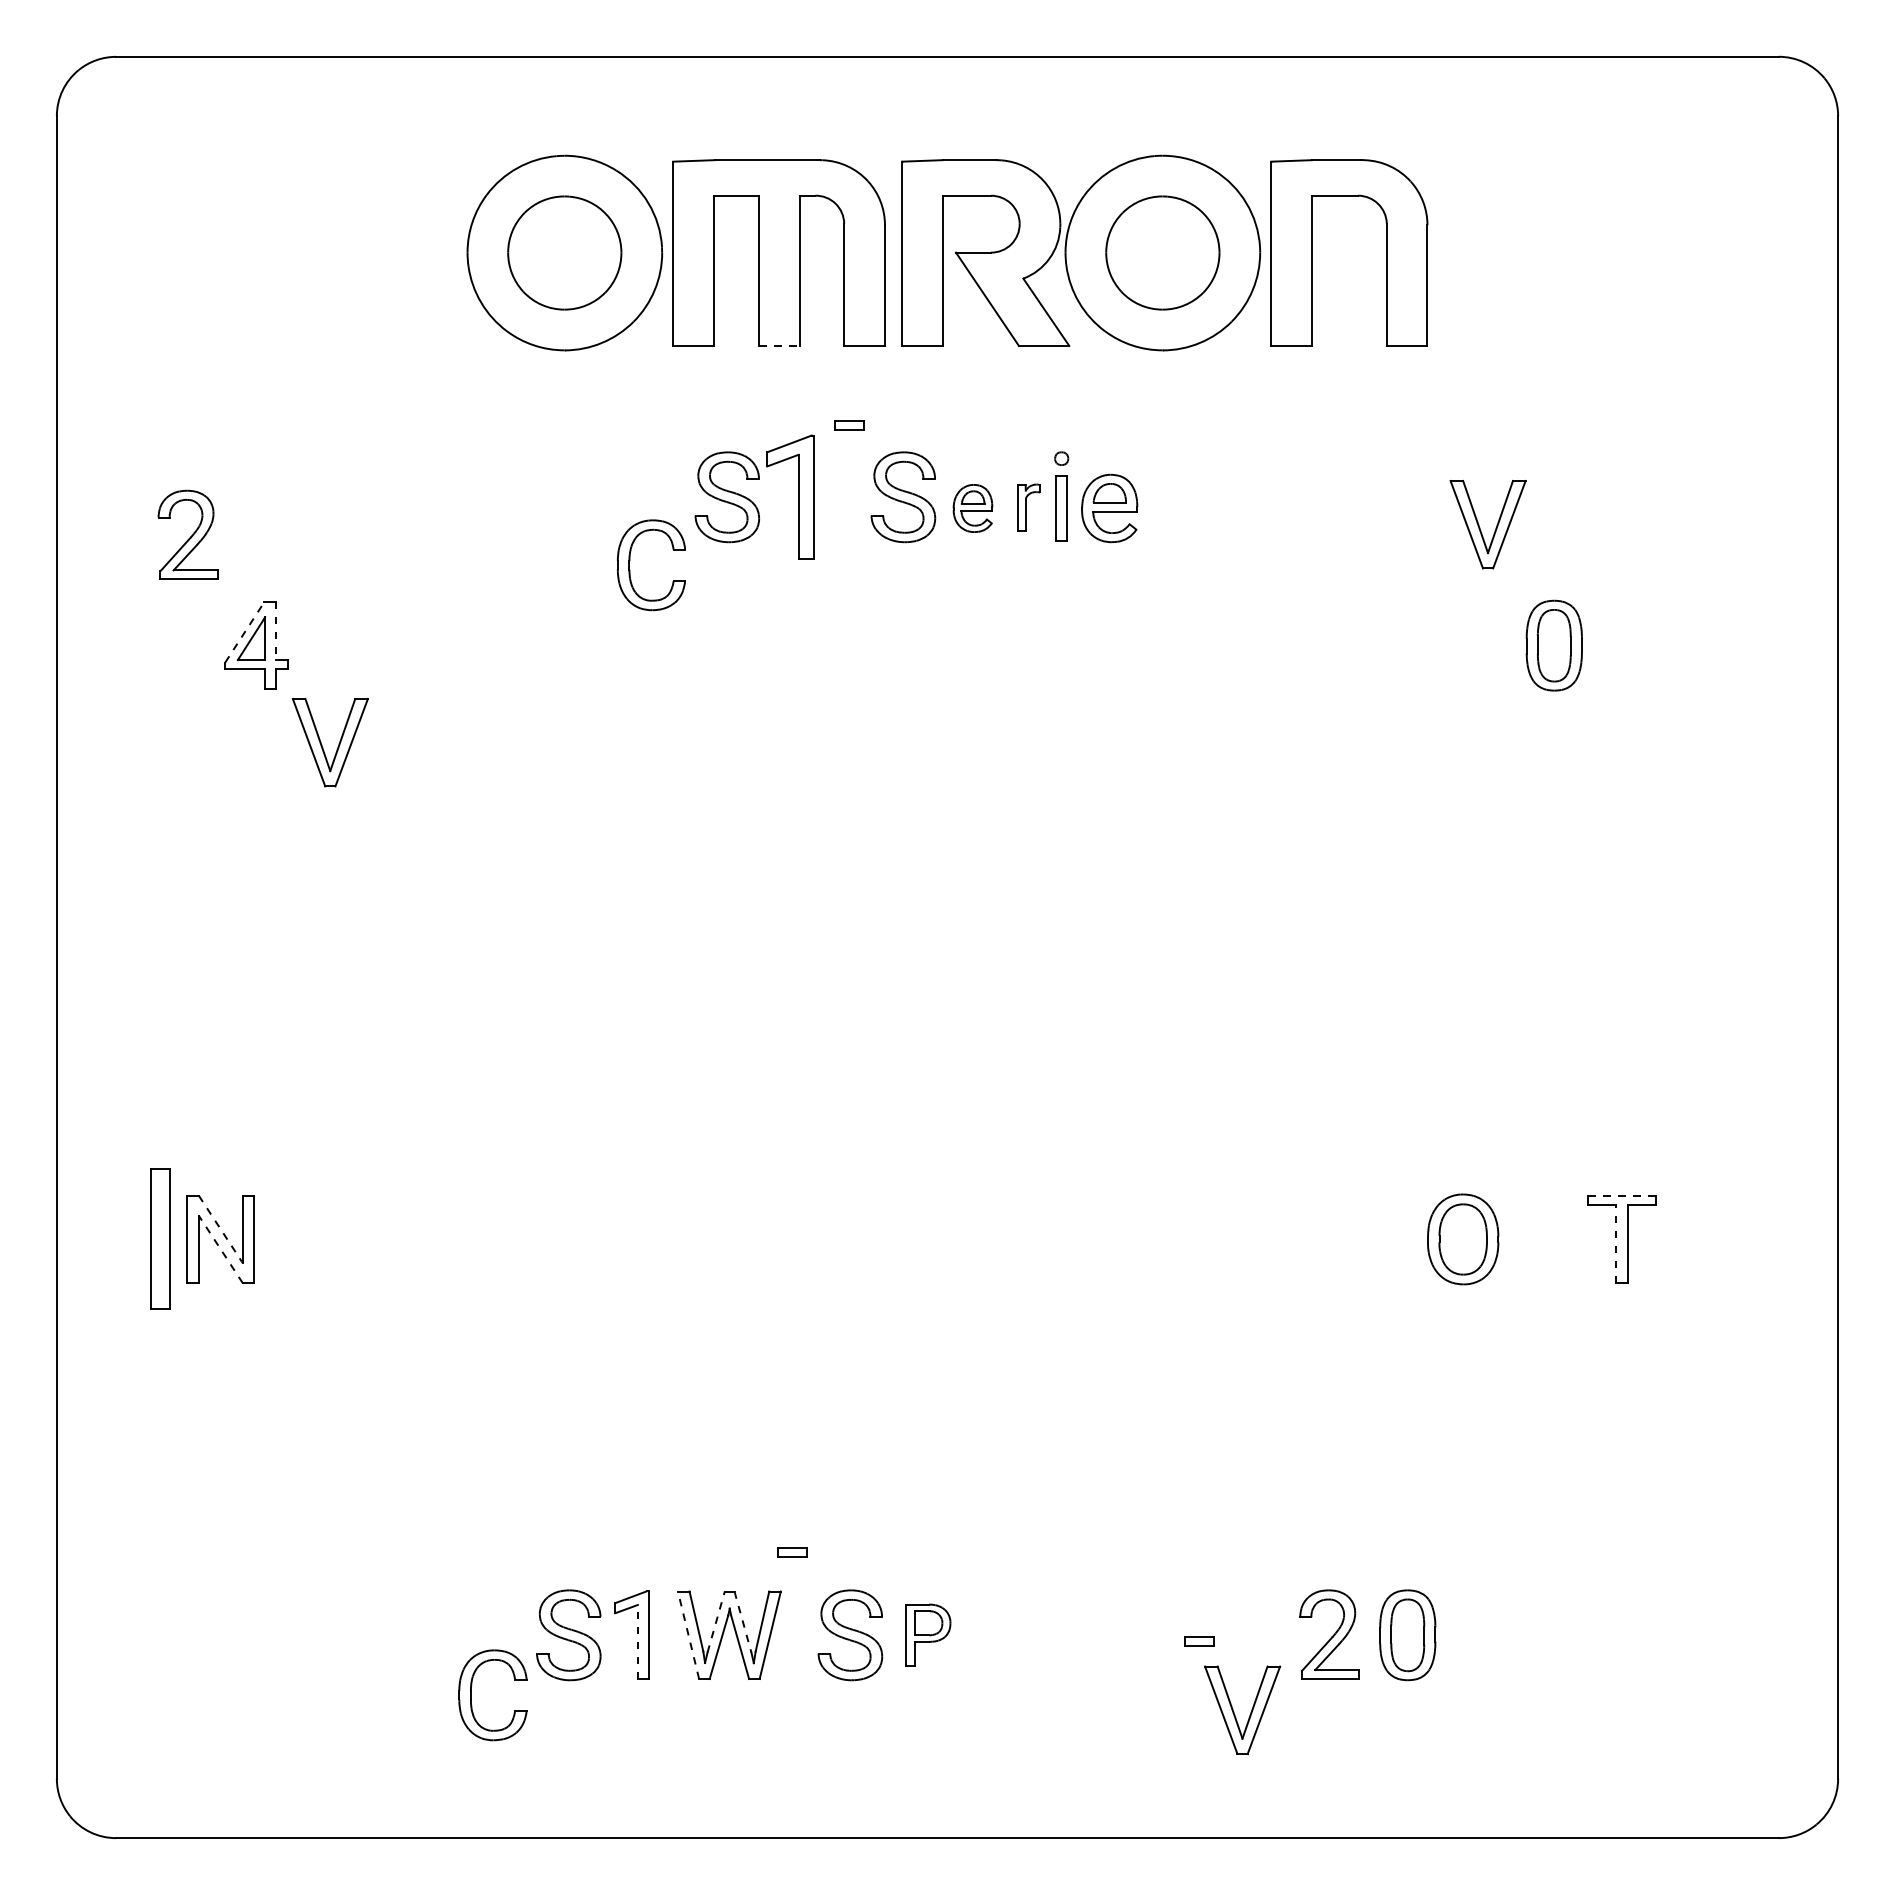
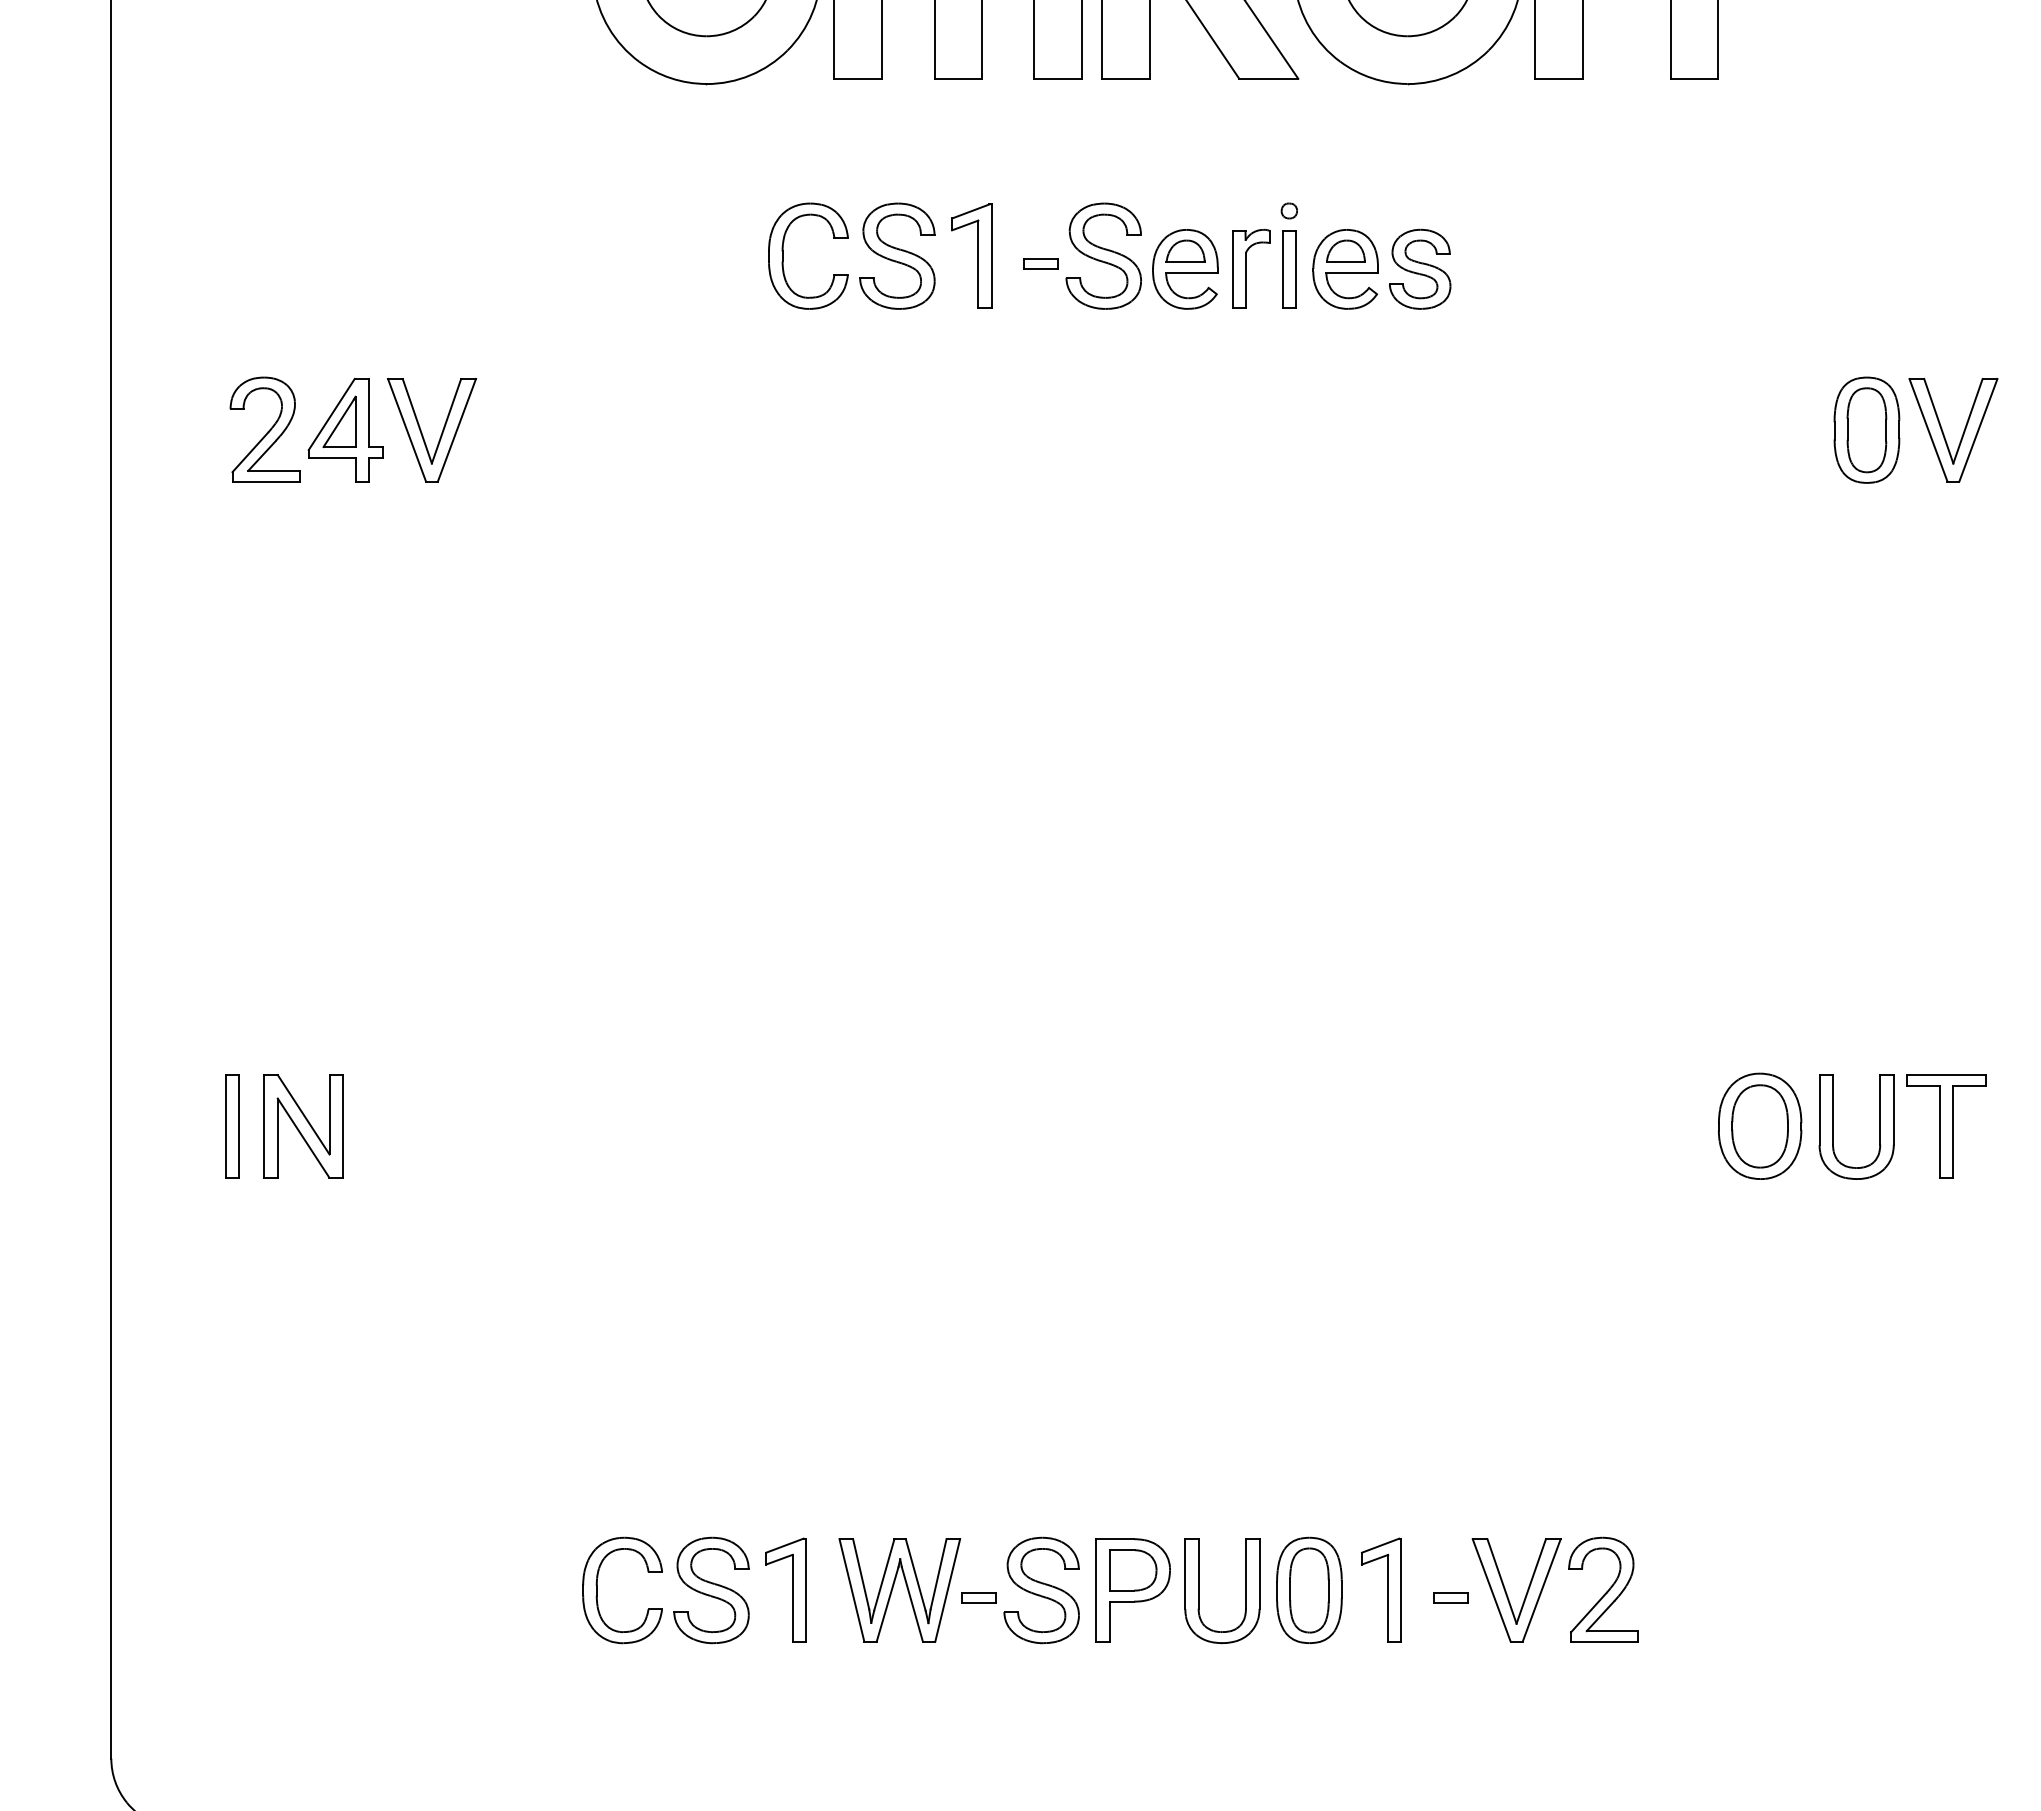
line: (779, 345) -> (958, 78), dashed -> solid
part: (849, 425) -> (1040, 263), moved
part: (790, 496) -> (971, 255), size x0.71
part: (1028, 507) -> (1250, 268), size x1.43
part: (972, 508) -> (1184, 269), size x1.43
part: (1172, 508) -> (1419, 269), added
part: (1480, 527) -> (1944, 433), moved
part: (187, 534) -> (264, 428), moved
part: (630, 560) -> (783, 250), moved
line: (245, 631) -> (332, 413), dashed -> solid
line: (276, 631) -> (368, 413), dashed -> solid
part: (322, 744) -> (422, 432), moved
line: (1622, 1195) -> (1946, 1074), dashed -> solid
line: (221, 1229) -> (304, 1114), dashed -> solid
part: (160, 1239) -> (232, 1126), size x0.62
part: (1525, 1240) -> (1833, 1127), added
line: (1616, 1243) -> (1939, 1131), dashed -> solid
line: (220, 1249) -> (303, 1138), dashed -> solid
part: (792, 1552) -> (978, 1597), moved
line: (716, 1622) -> (884, 1575), dashed -> solid
line: (742, 1622) -> (915, 1575), dashed -> solid
part: (928, 1634) -> (1133, 1589), size x1.43
part: (1139, 1634) -> (1380, 1589), added
line: (688, 1635) -> (851, 1590), dashed -> solid
part: (1407, 1635) -> (1309, 1590), moved
part: (984, 1636) -> (1198, 1591), added
line: (637, 1641) -> (792, 1597), dashed -> solid
part: (471, 1695) -> (597, 1590), moved
part: (1234, 1711) -> (1507, 1591), moved

